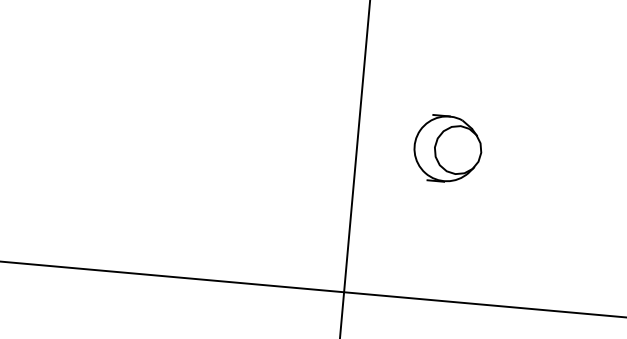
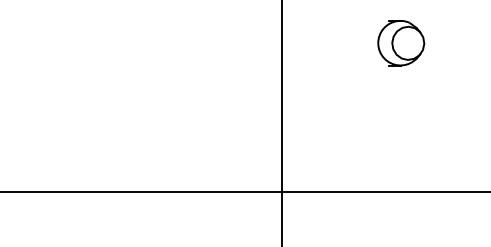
part: (448, 149) -> (401, 43), moved

